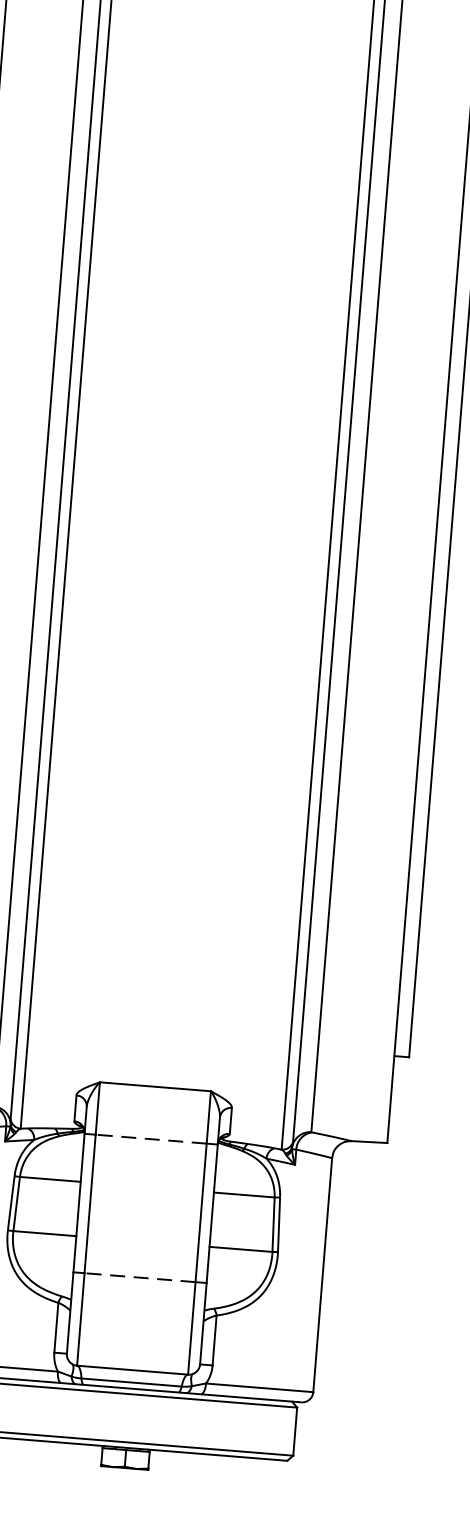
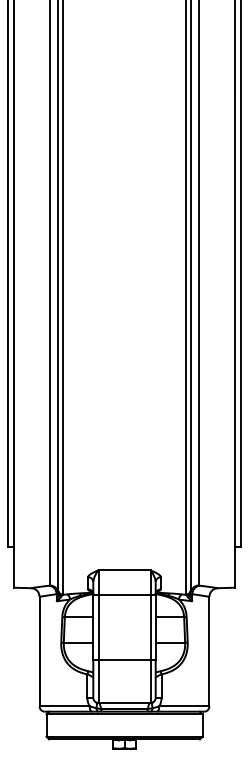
line: (151, 1138) -> (124, 594), dashed -> solid
line: (140, 1277) -> (124, 659), dashed -> solid

